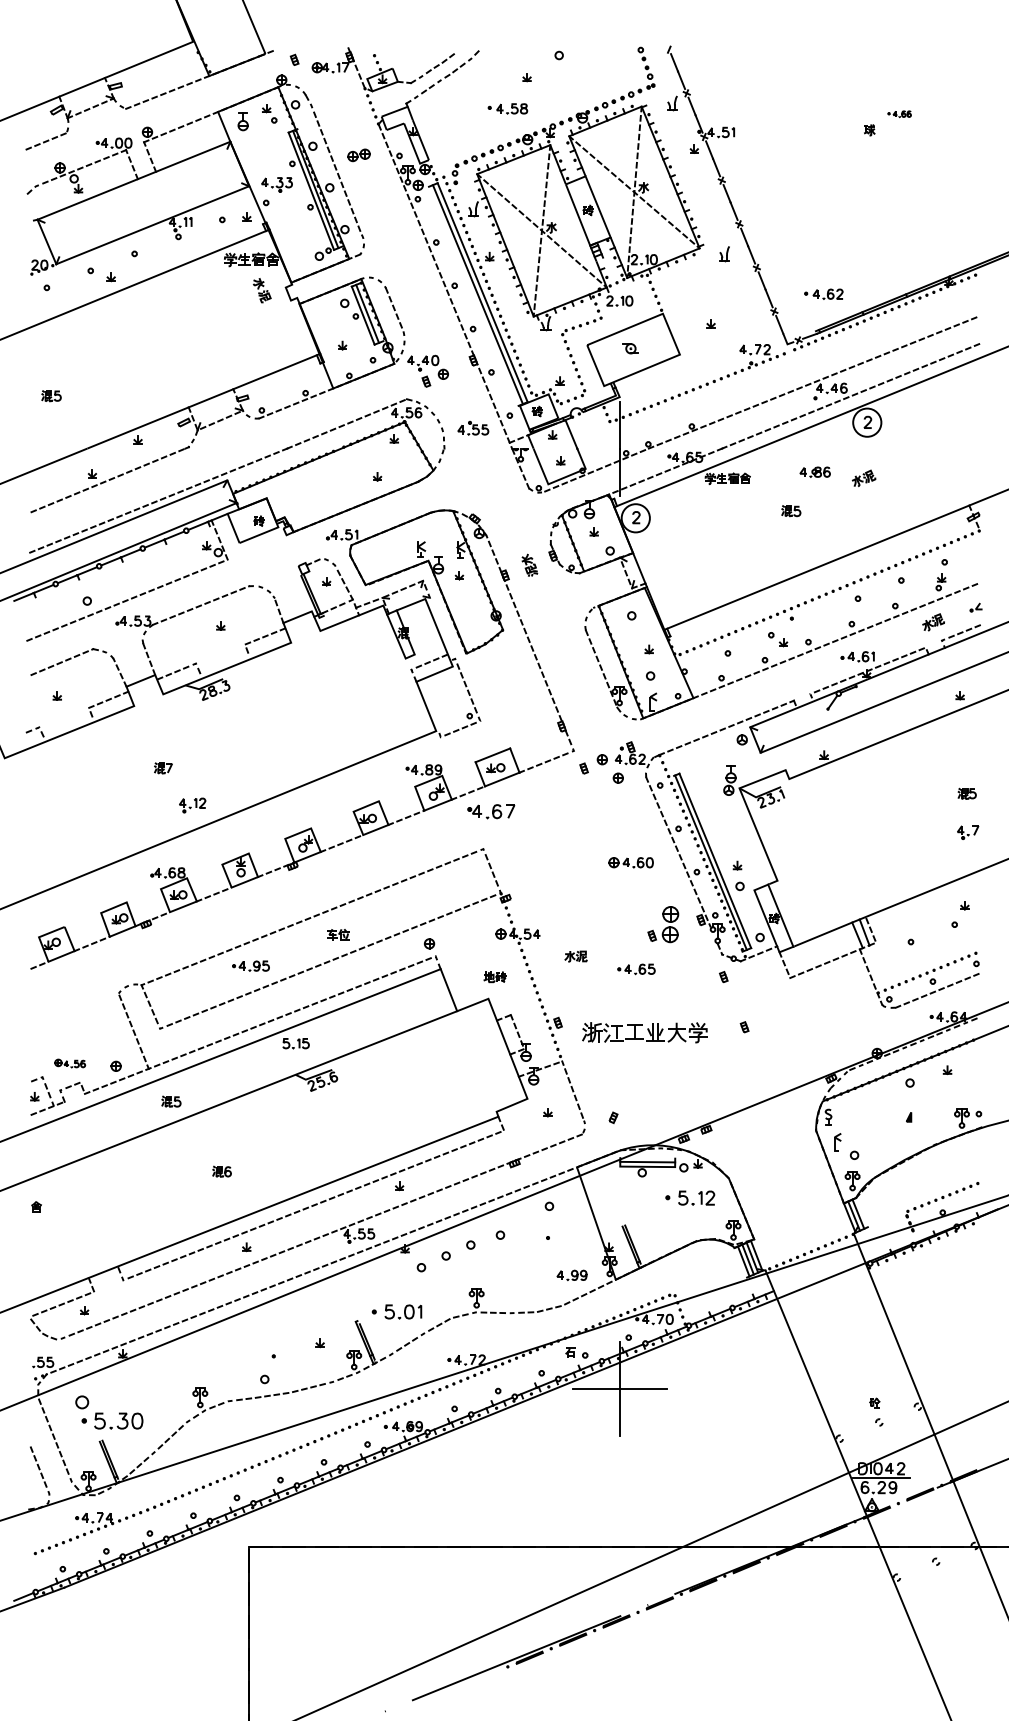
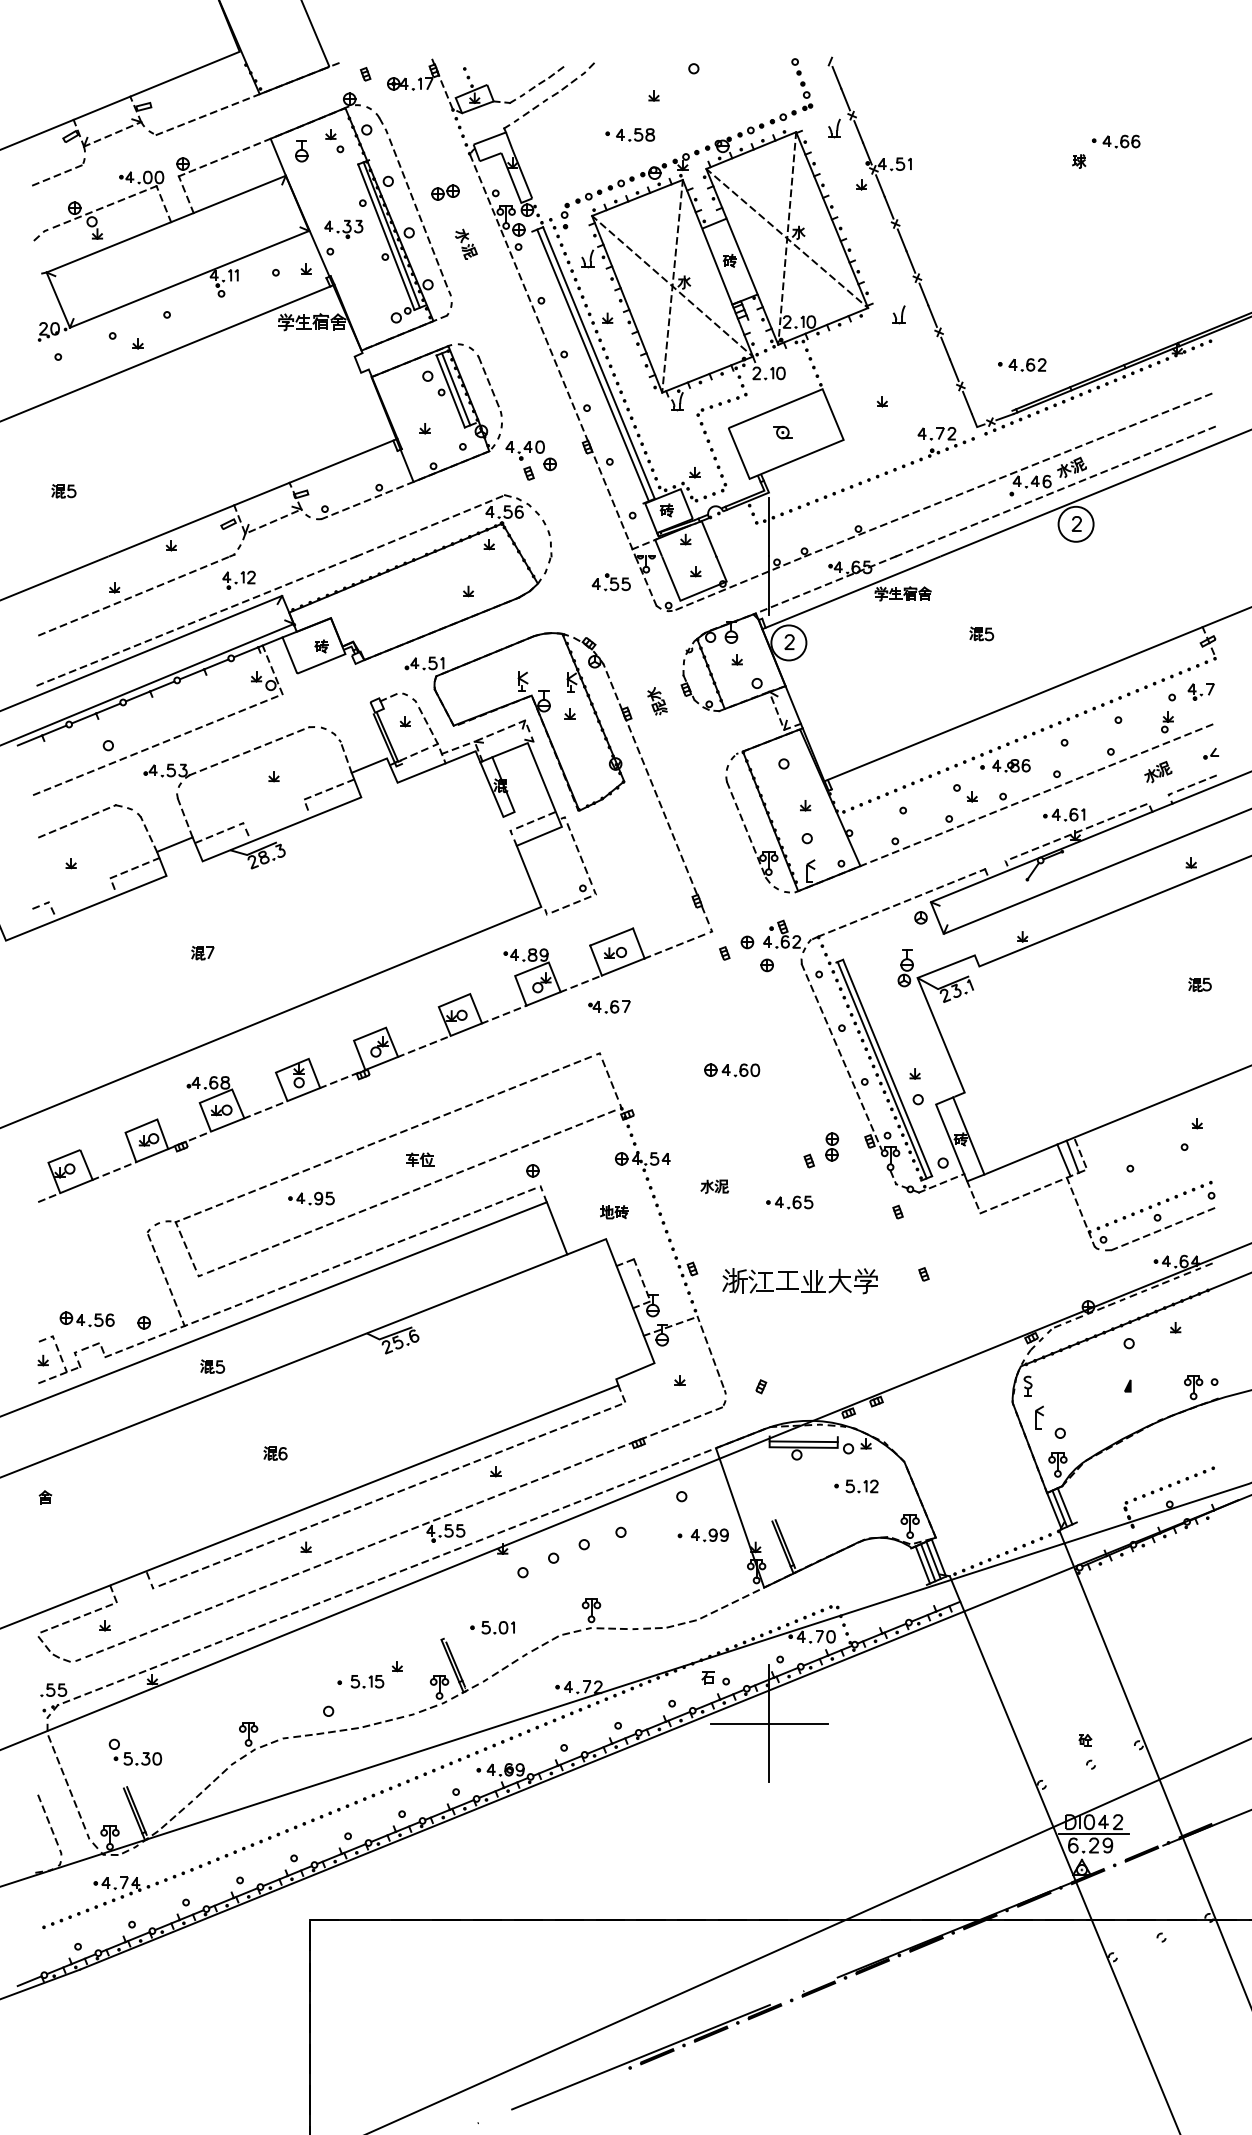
part: (899, 114) -> (1116, 141), size x1.67
part: (262, 289) -> (466, 243), moved
part: (472, 428) -> (610, 582), moved
part: (815, 472) -> (1011, 765), moved
part: (863, 478) -> (1071, 467), moved
part: (192, 804) -> (238, 579), moved
part: (491, 811) -> (609, 1006), size x0.71
part: (967, 832) -> (1200, 691), moved
part: (631, 862) -> (732, 1070), moved
part: (670, 924) -> (832, 1146), size x0.62
part: (296, 1043) -> (367, 1681), moved
part: (69, 1063) -> (86, 1319), size x1.43
part: (690, 1198) -> (856, 1486), size x0.71
part: (571, 1275) -> (709, 1535), moved
part: (396, 1311) -> (492, 1627), size x0.71
part: (108, 1411) -> (134, 1751), size x0.62

